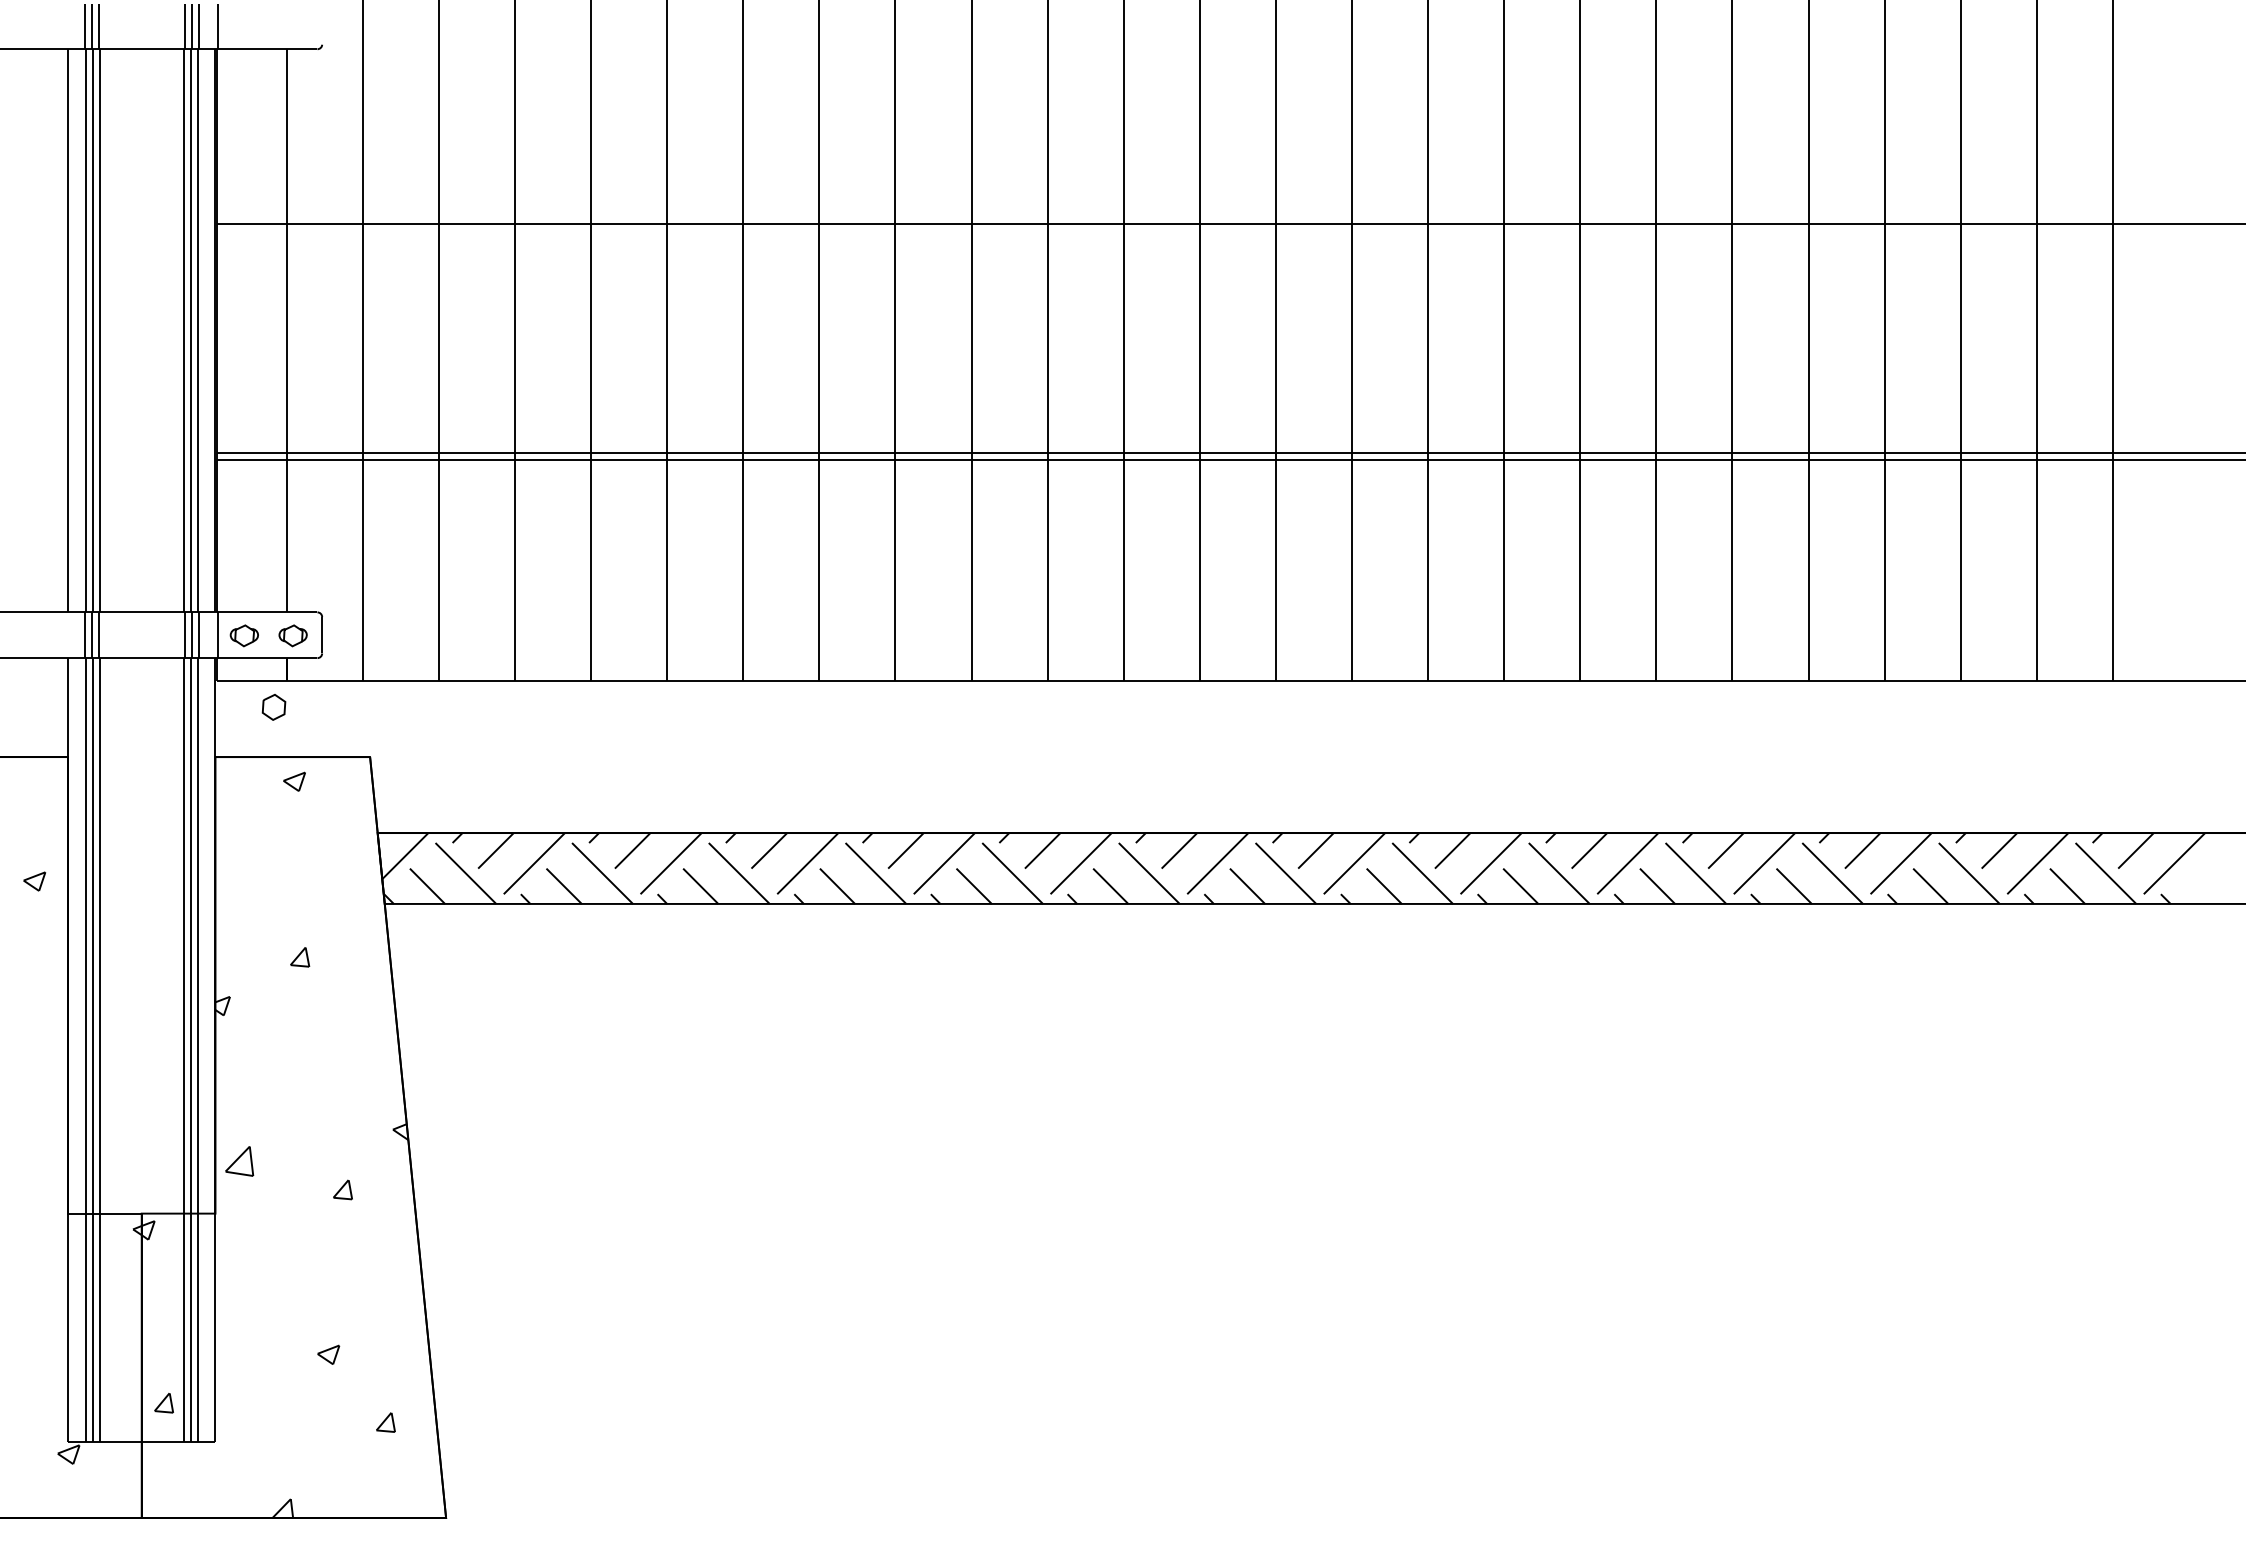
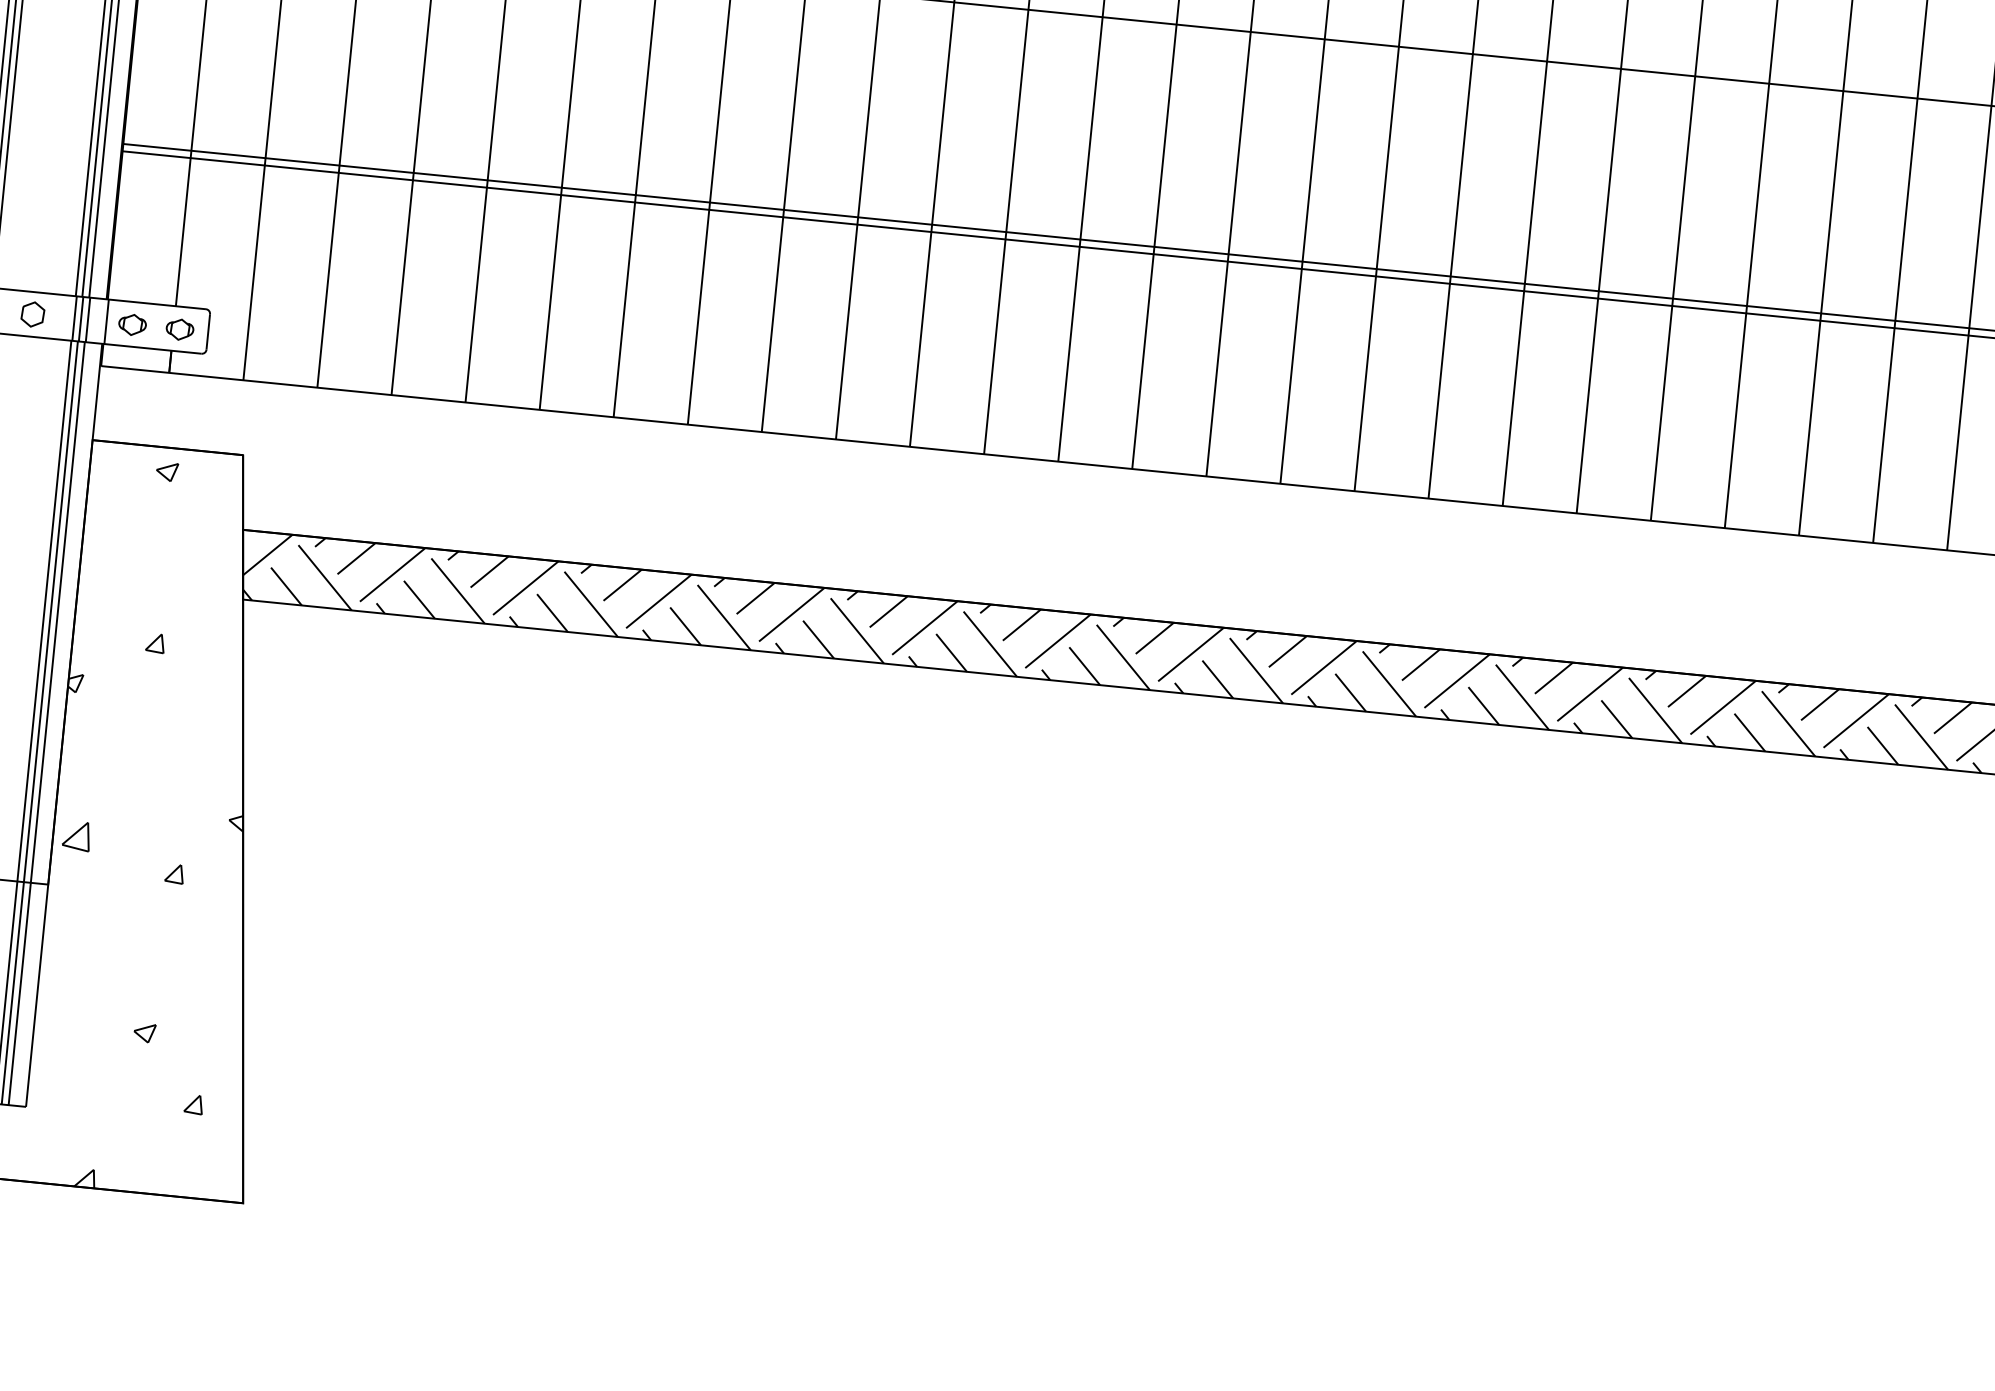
part: (273, 707) -> (32, 314), moved

